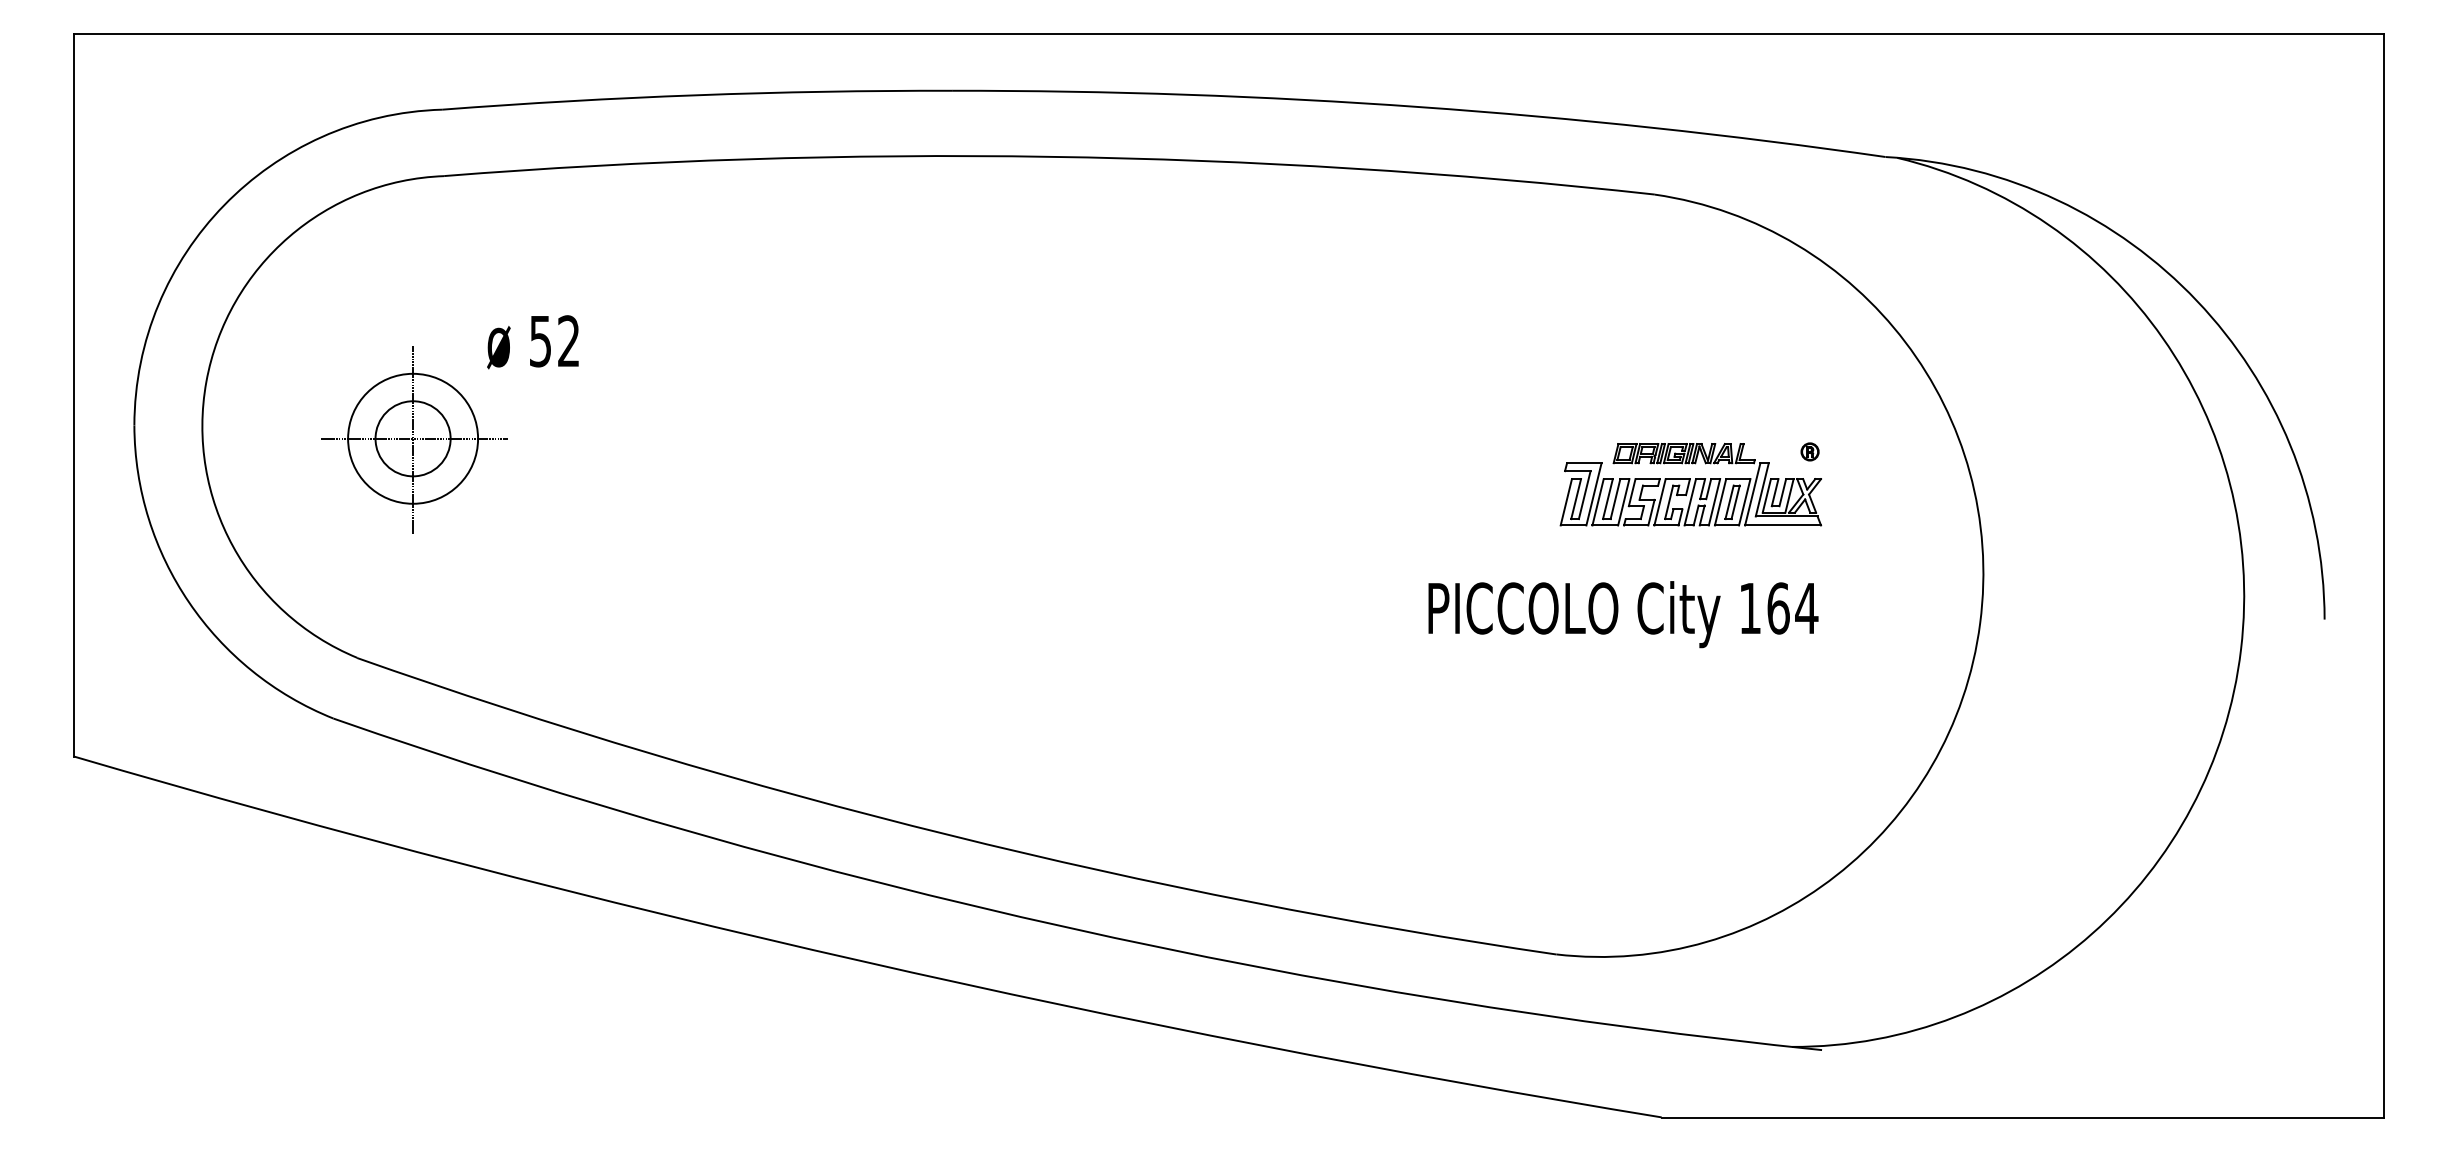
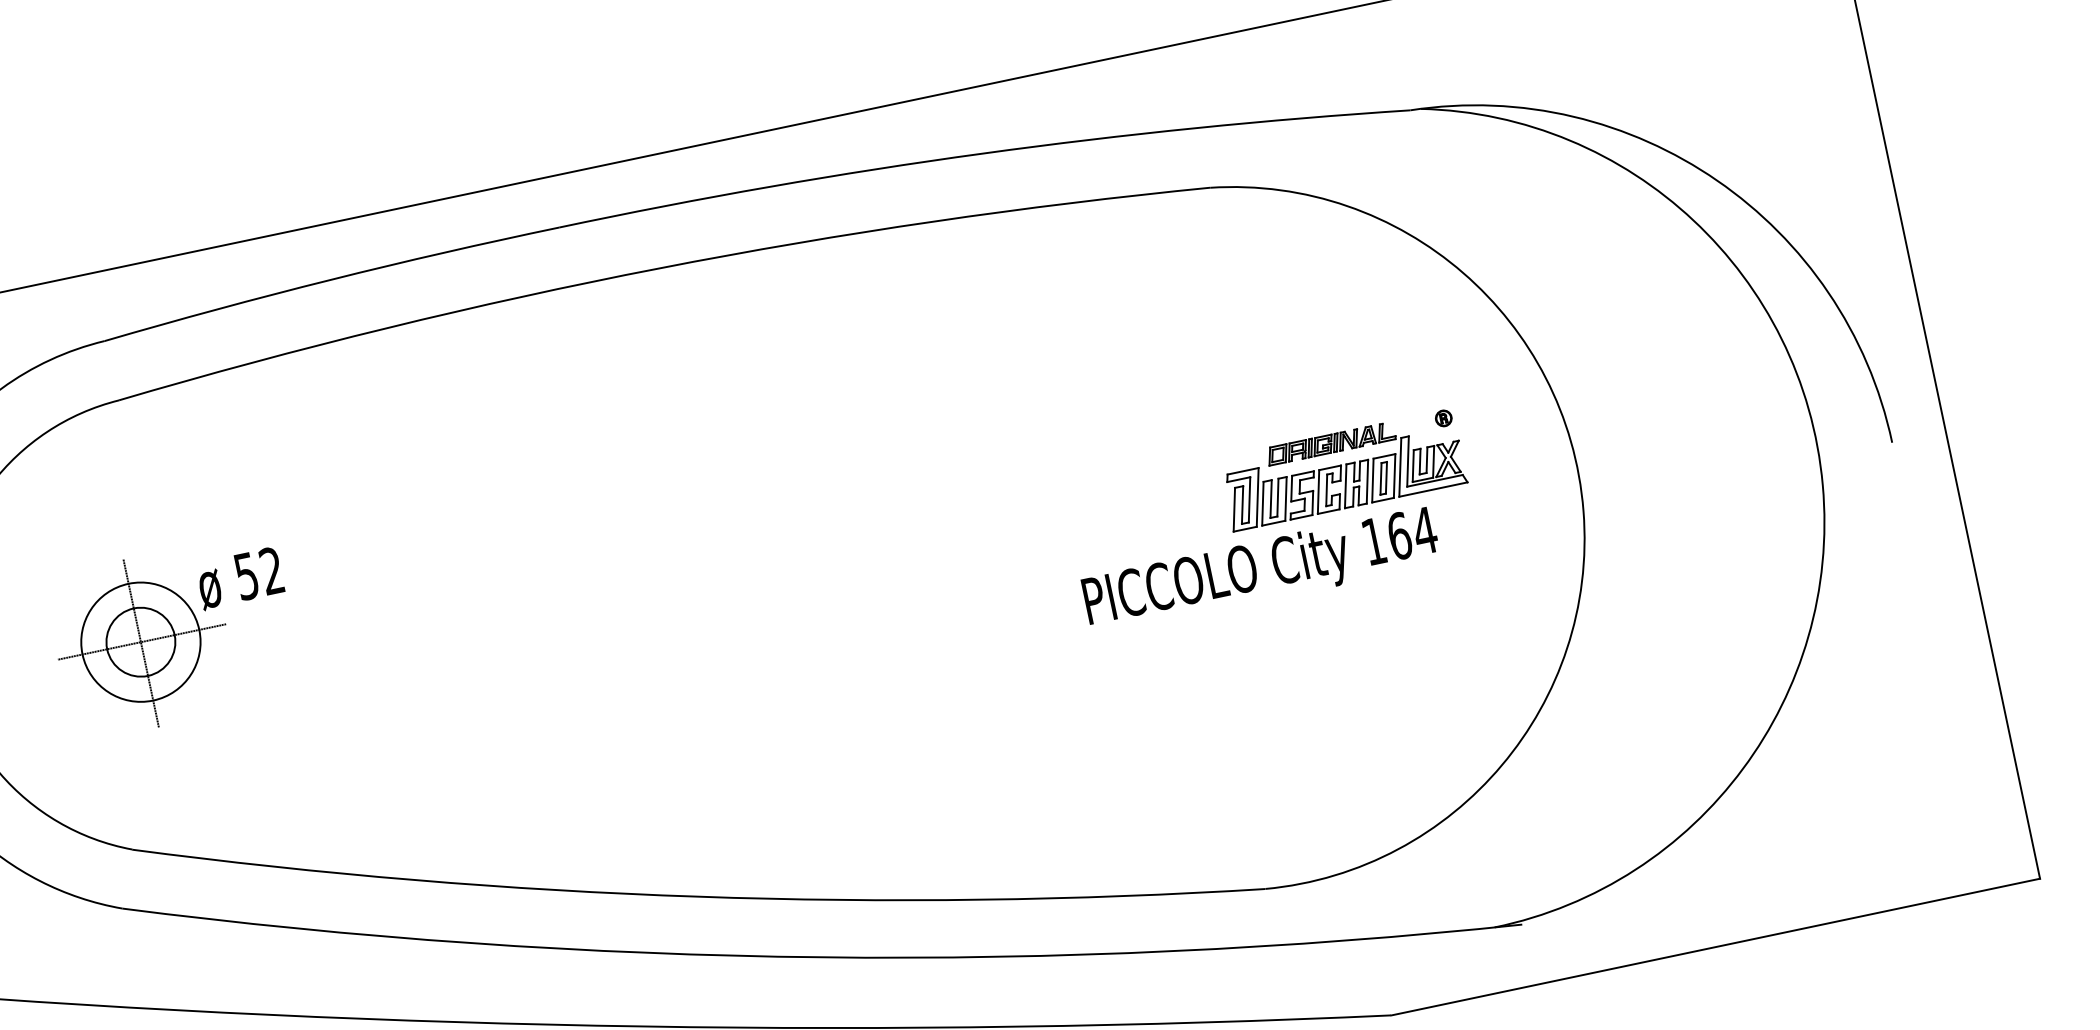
text: (532, 342) -> (239, 578), moved
part: (1690, 484) -> (1342, 470), moved

